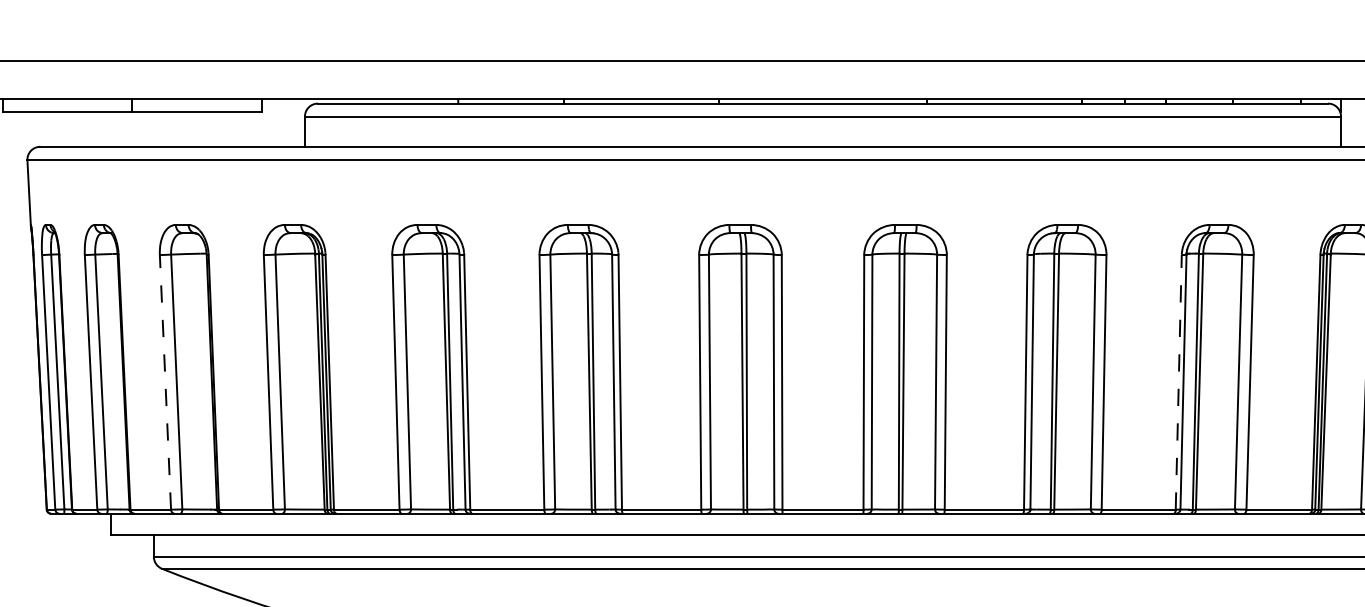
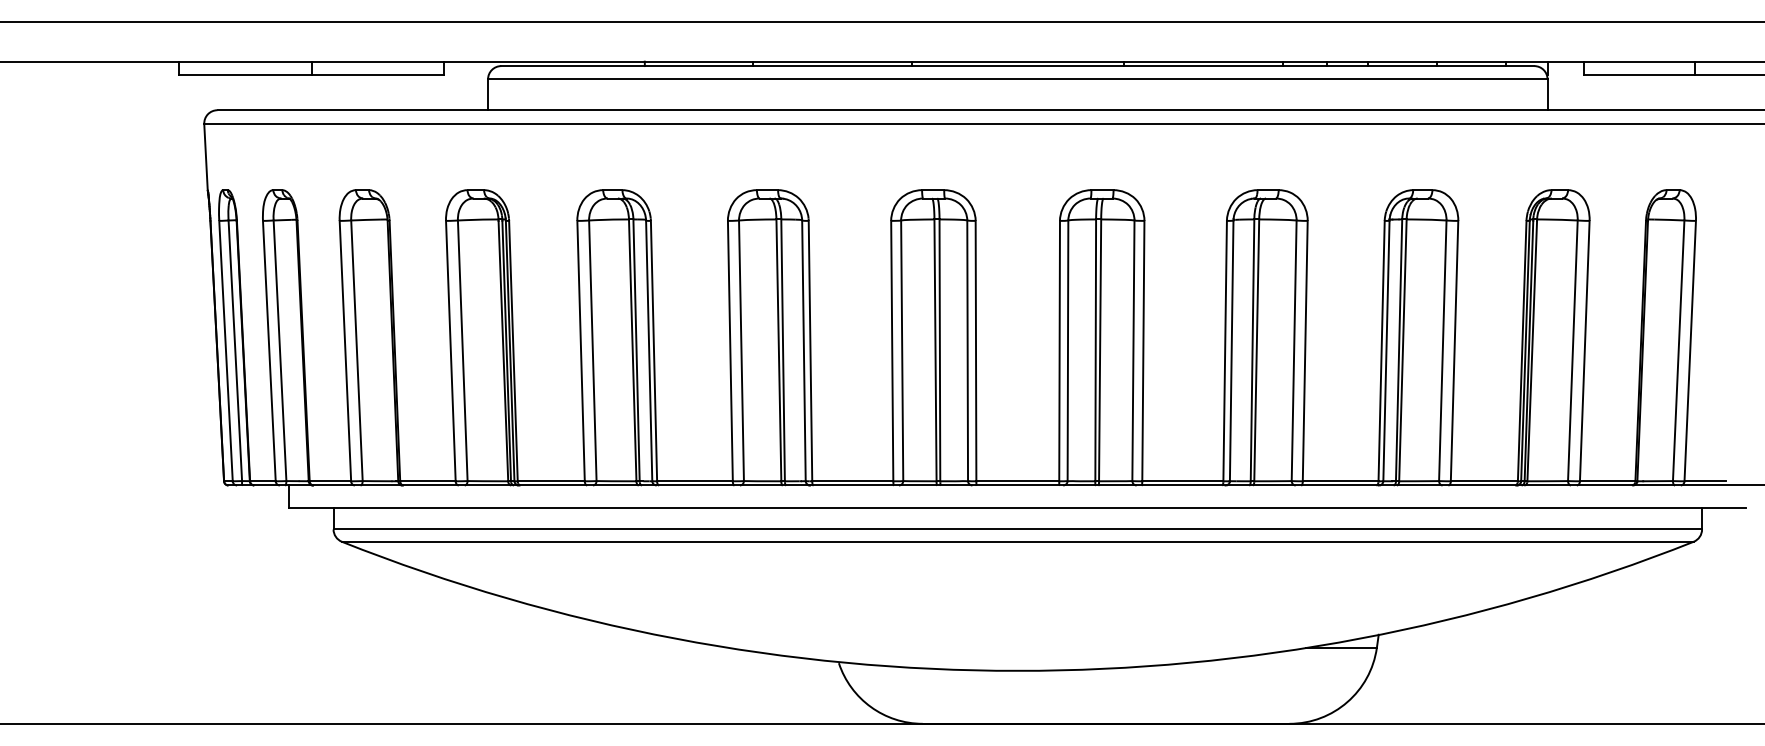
line: (165, 381) -> (345, 350), dashed -> solid
line: (1178, 381) -> (1381, 350), dashed -> solid

